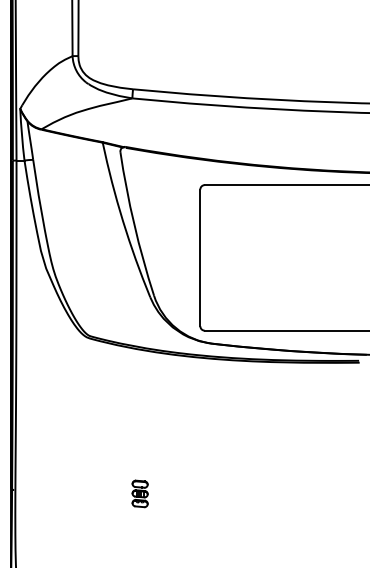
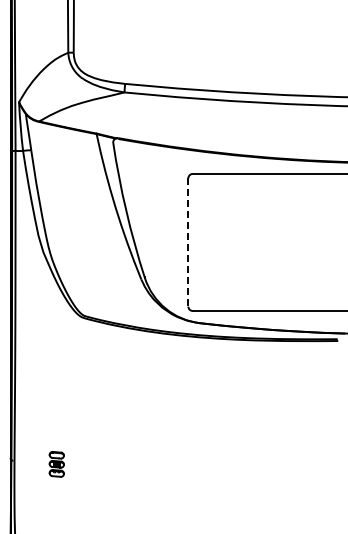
line: (200, 257) -> (188, 242), solid -> dashed
part: (139, 494) -> (56, 464), moved

